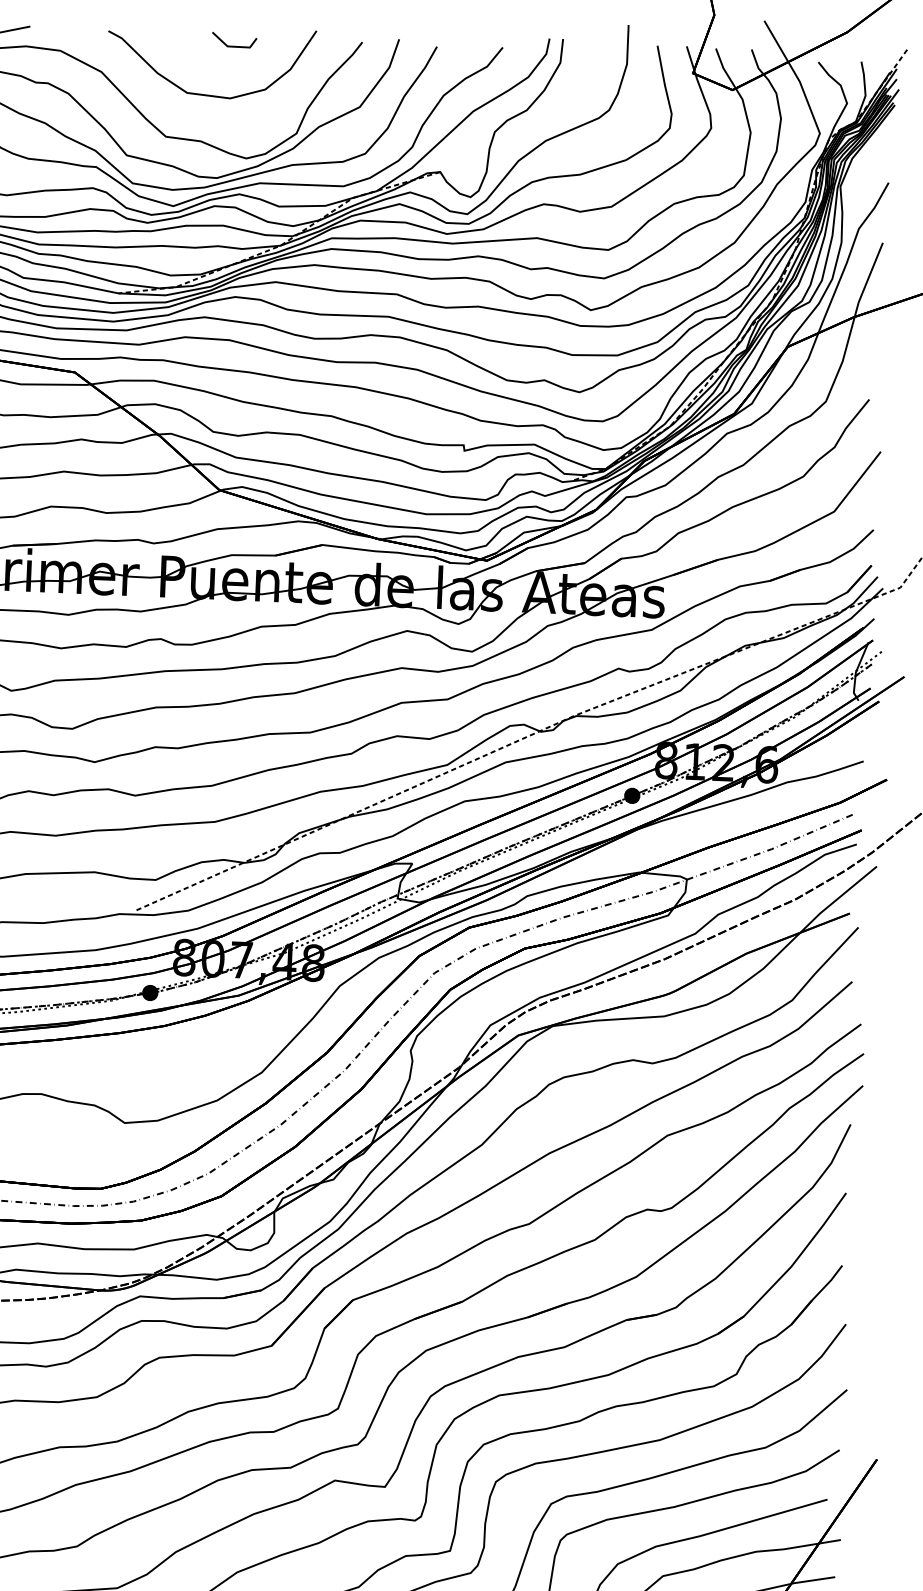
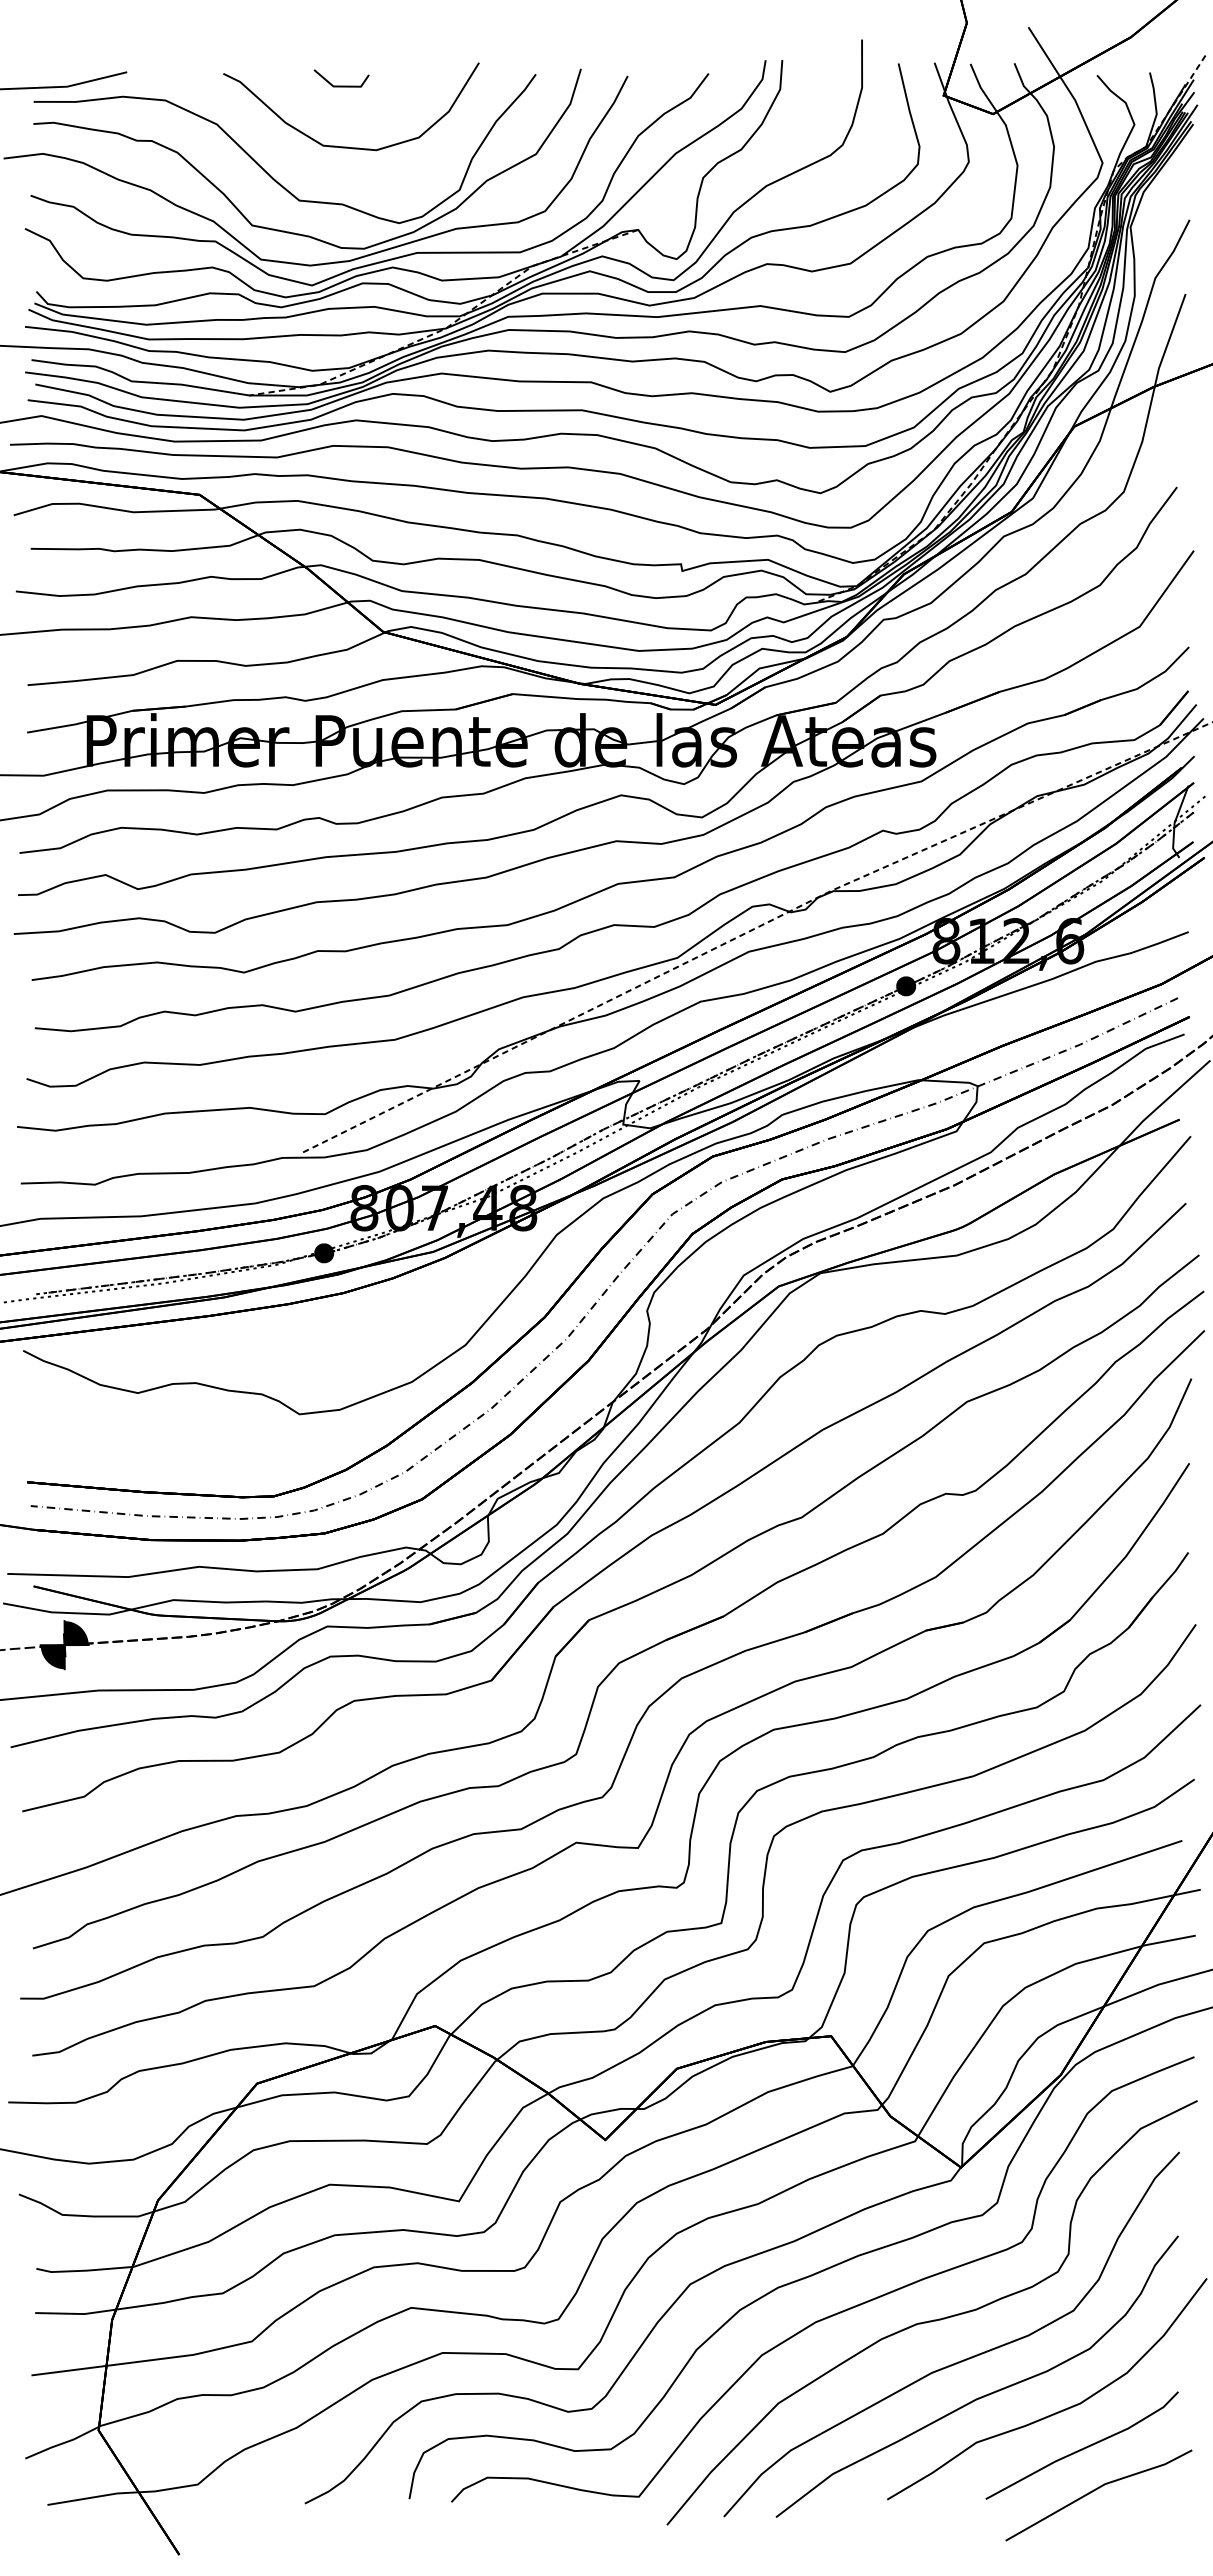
line: (234, 45) -> (341, 85), moved

